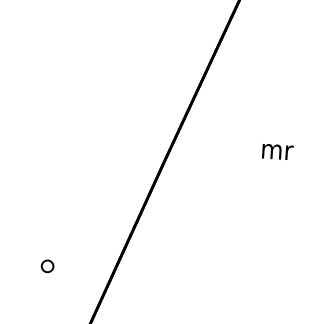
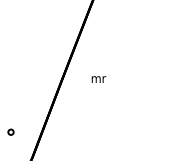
text: (276, 151) -> (98, 79), moved

